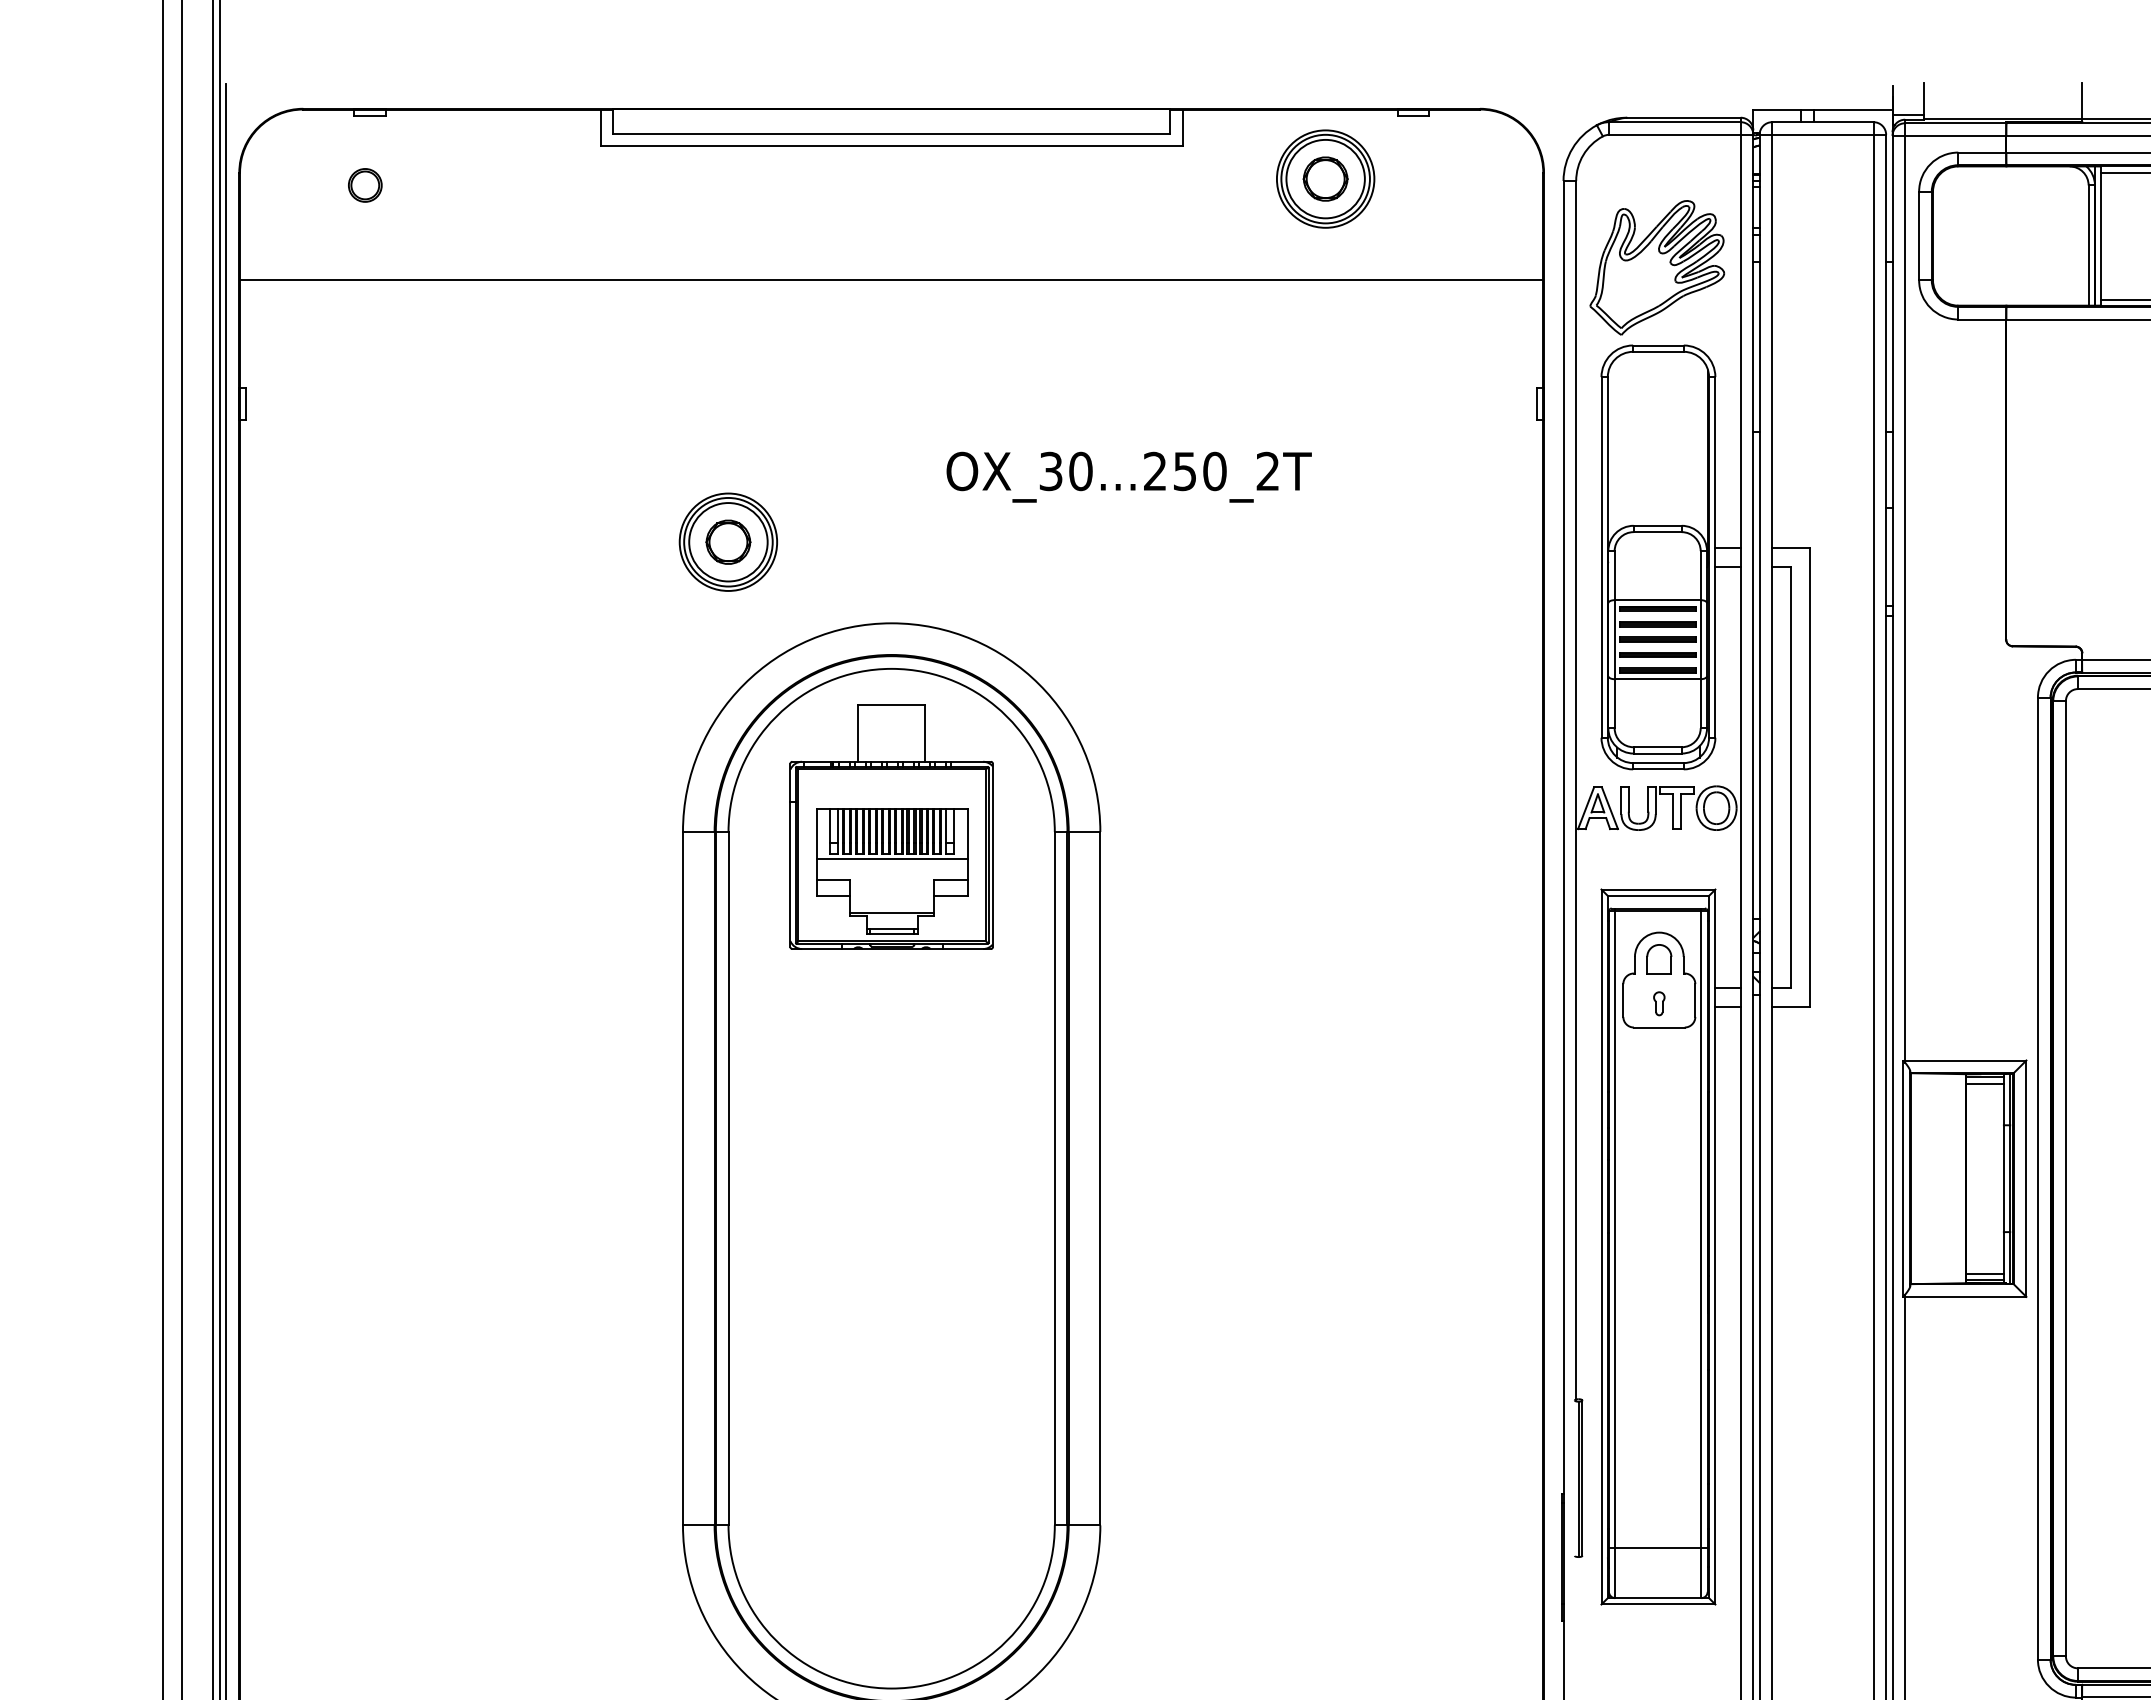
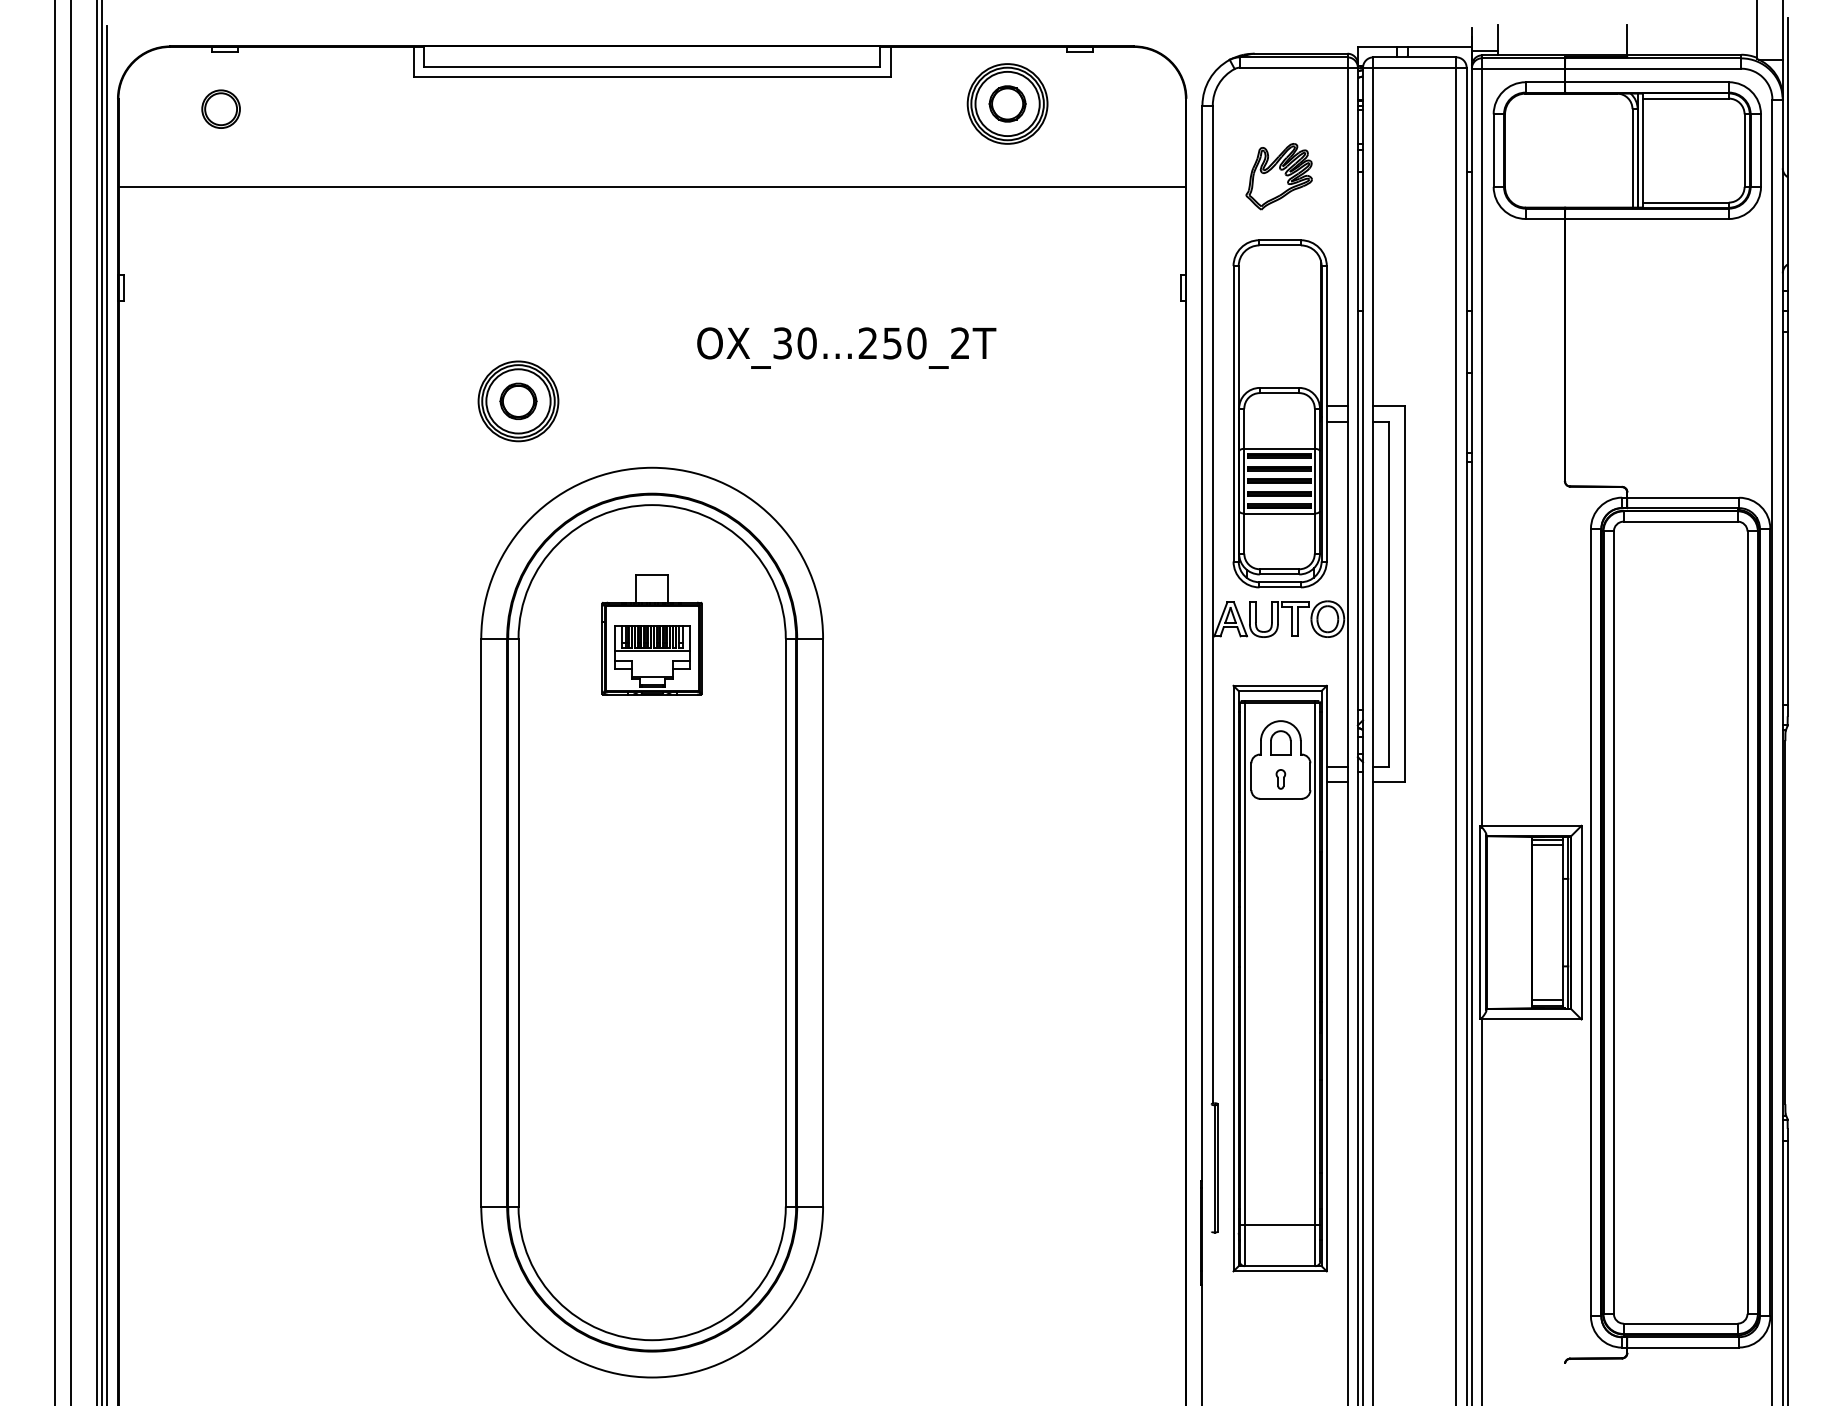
part: (364, 184) -> (220, 108), size x1.4
part: (1656, 267) -> (1278, 176), size x0.6
part: (890, 826) -> (651, 634), size x0.6

